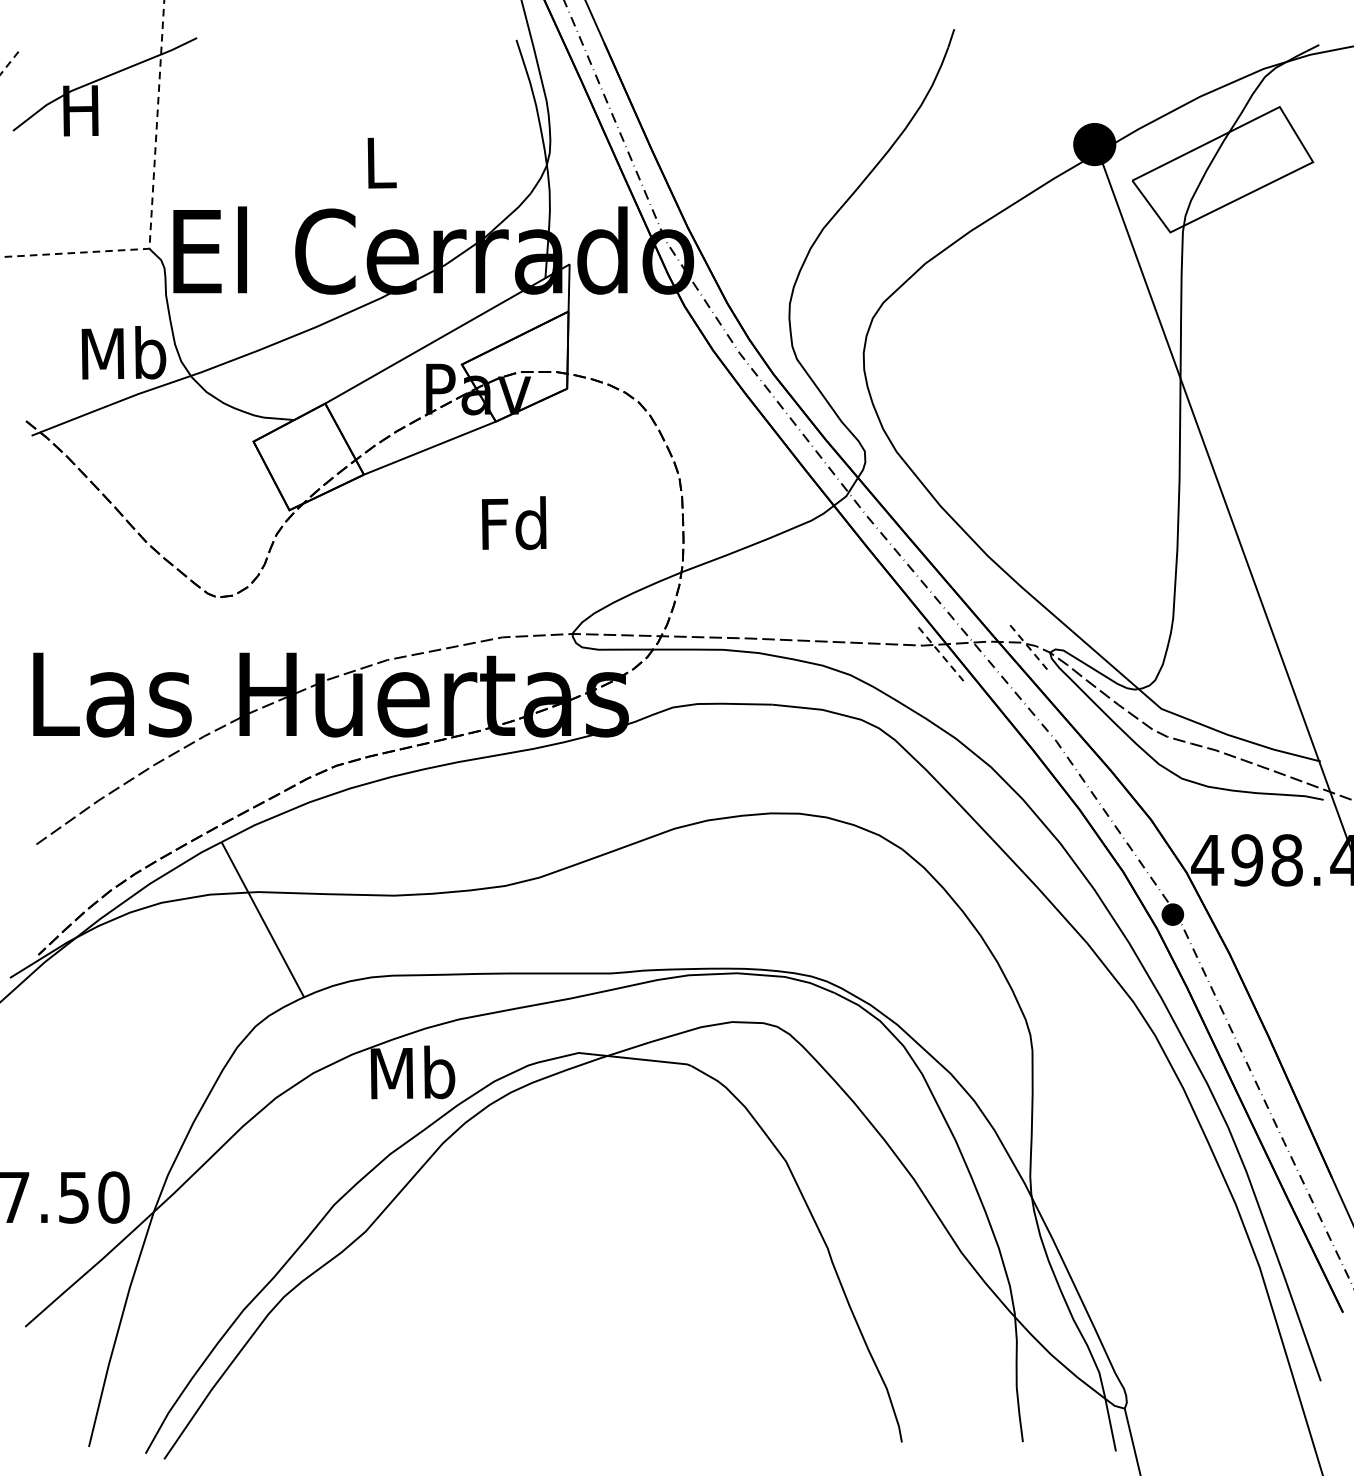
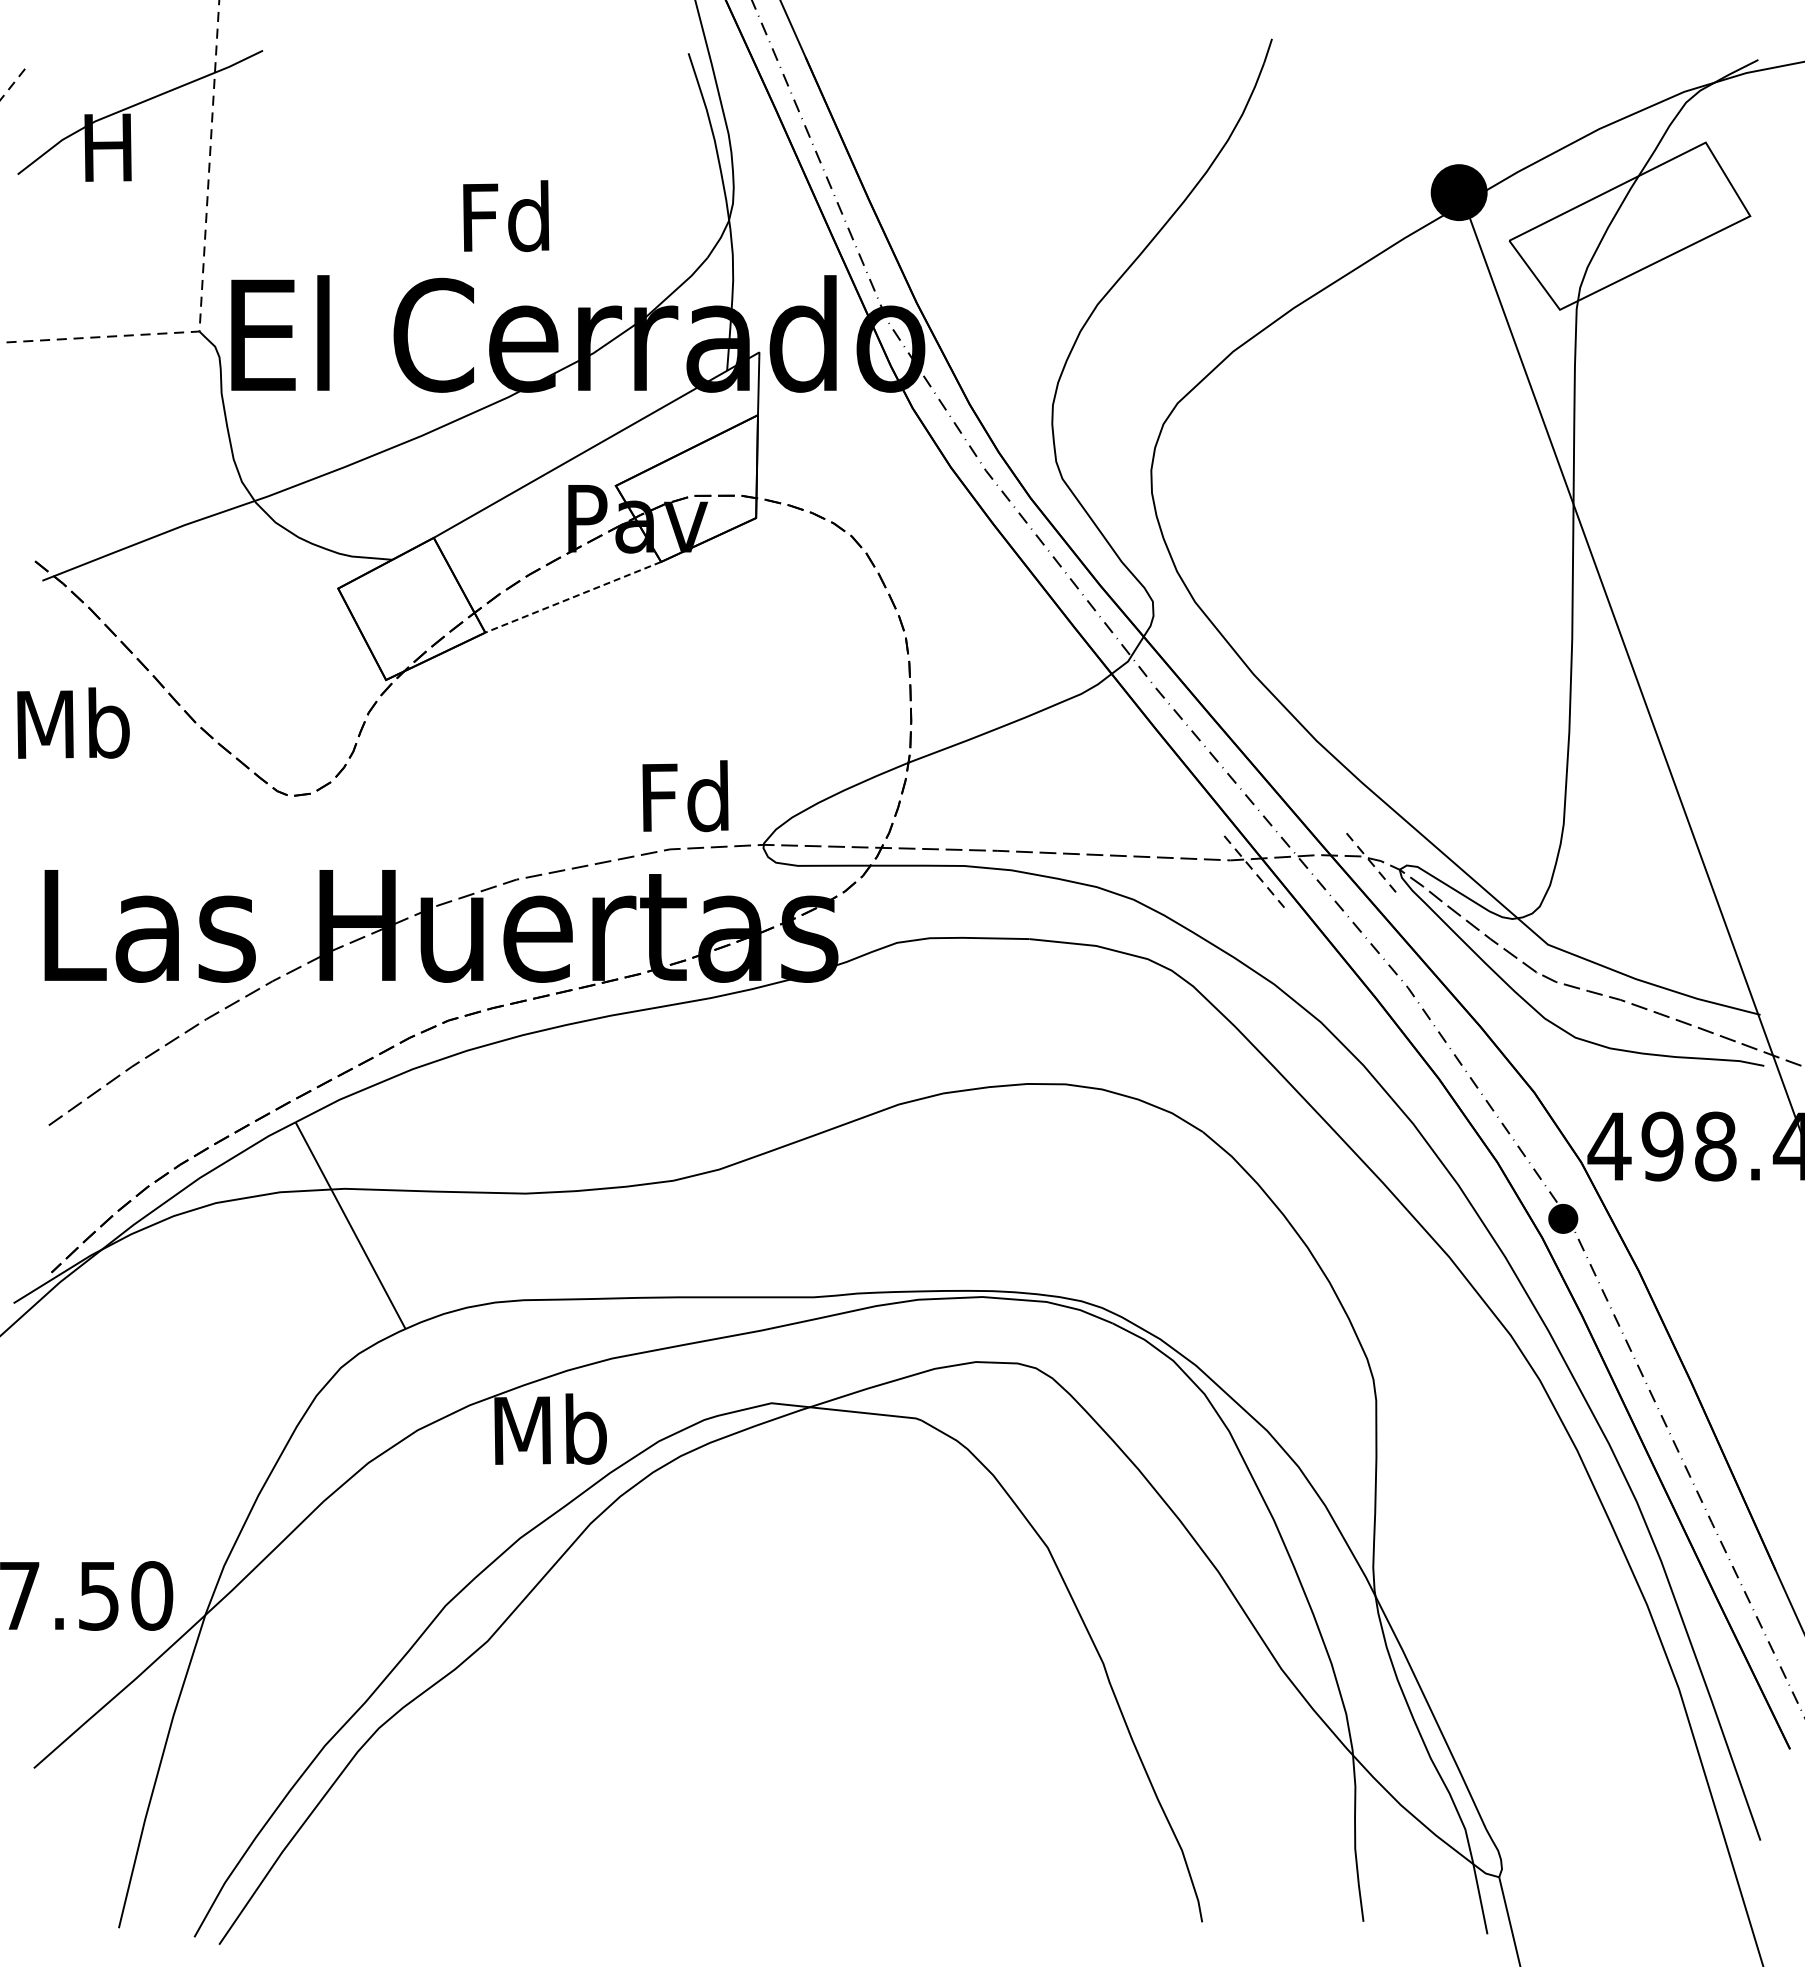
text: (379, 162) -> (506, 216), L -> Fd
text: (123, 352) -> (73, 722), moved
line: (430, 448) -> (573, 597), solid -> dashed
text: (514, 523) -> (685, 796), moved

